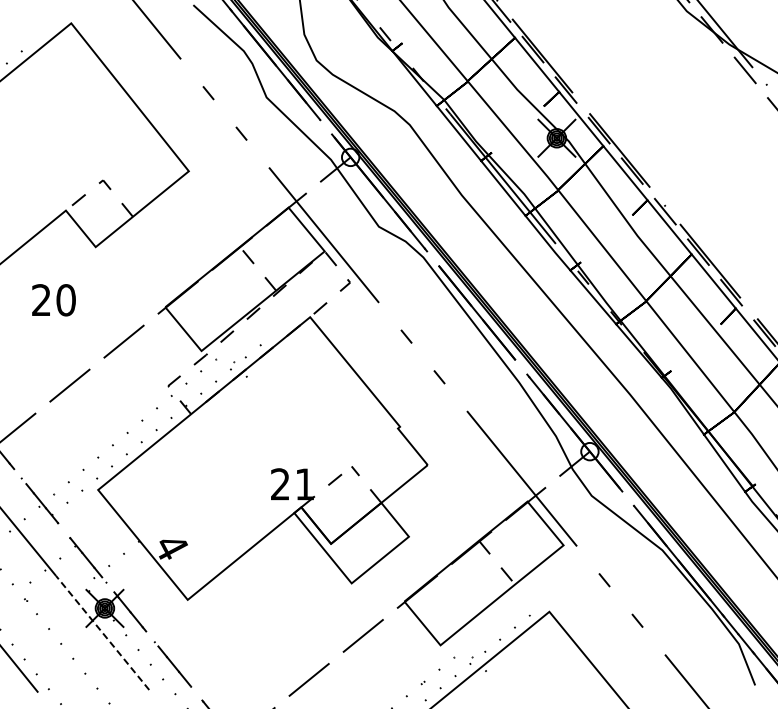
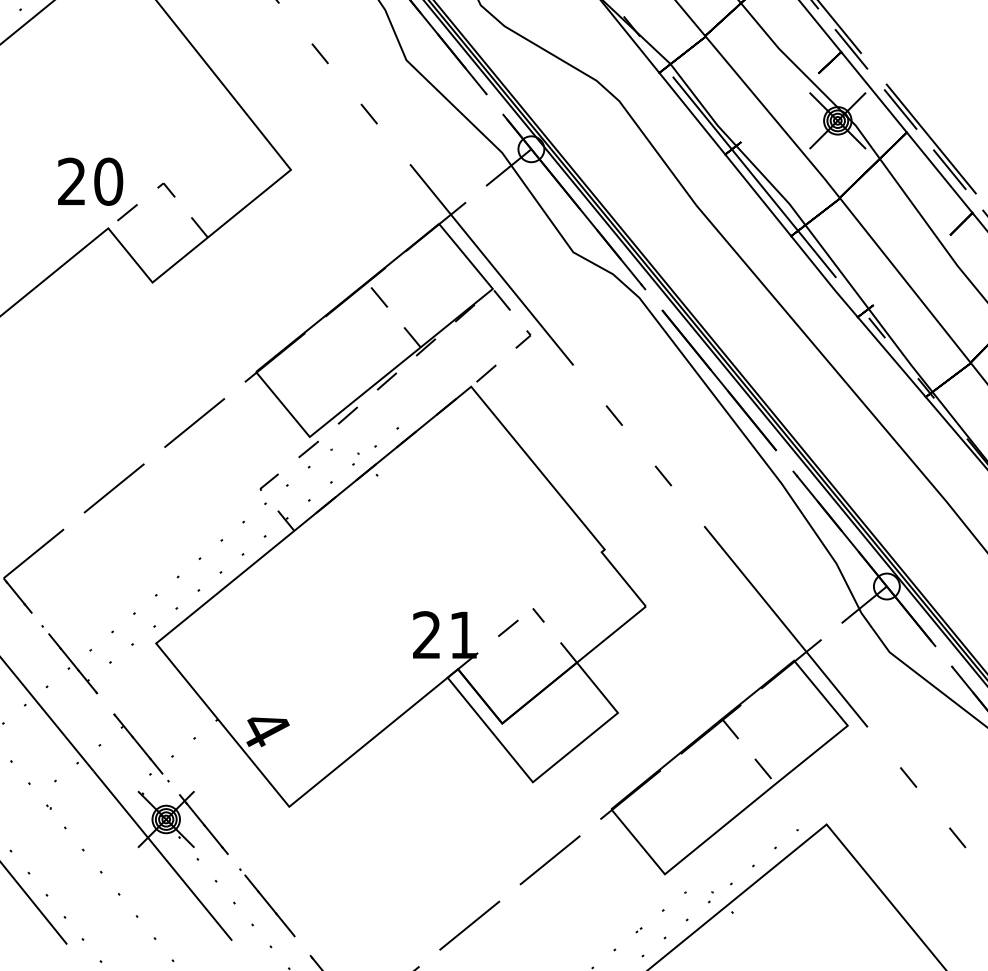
text: (53, 300) -> (89, 182), moved
line: (102, 633) -> (162, 856), dashed -> solid

